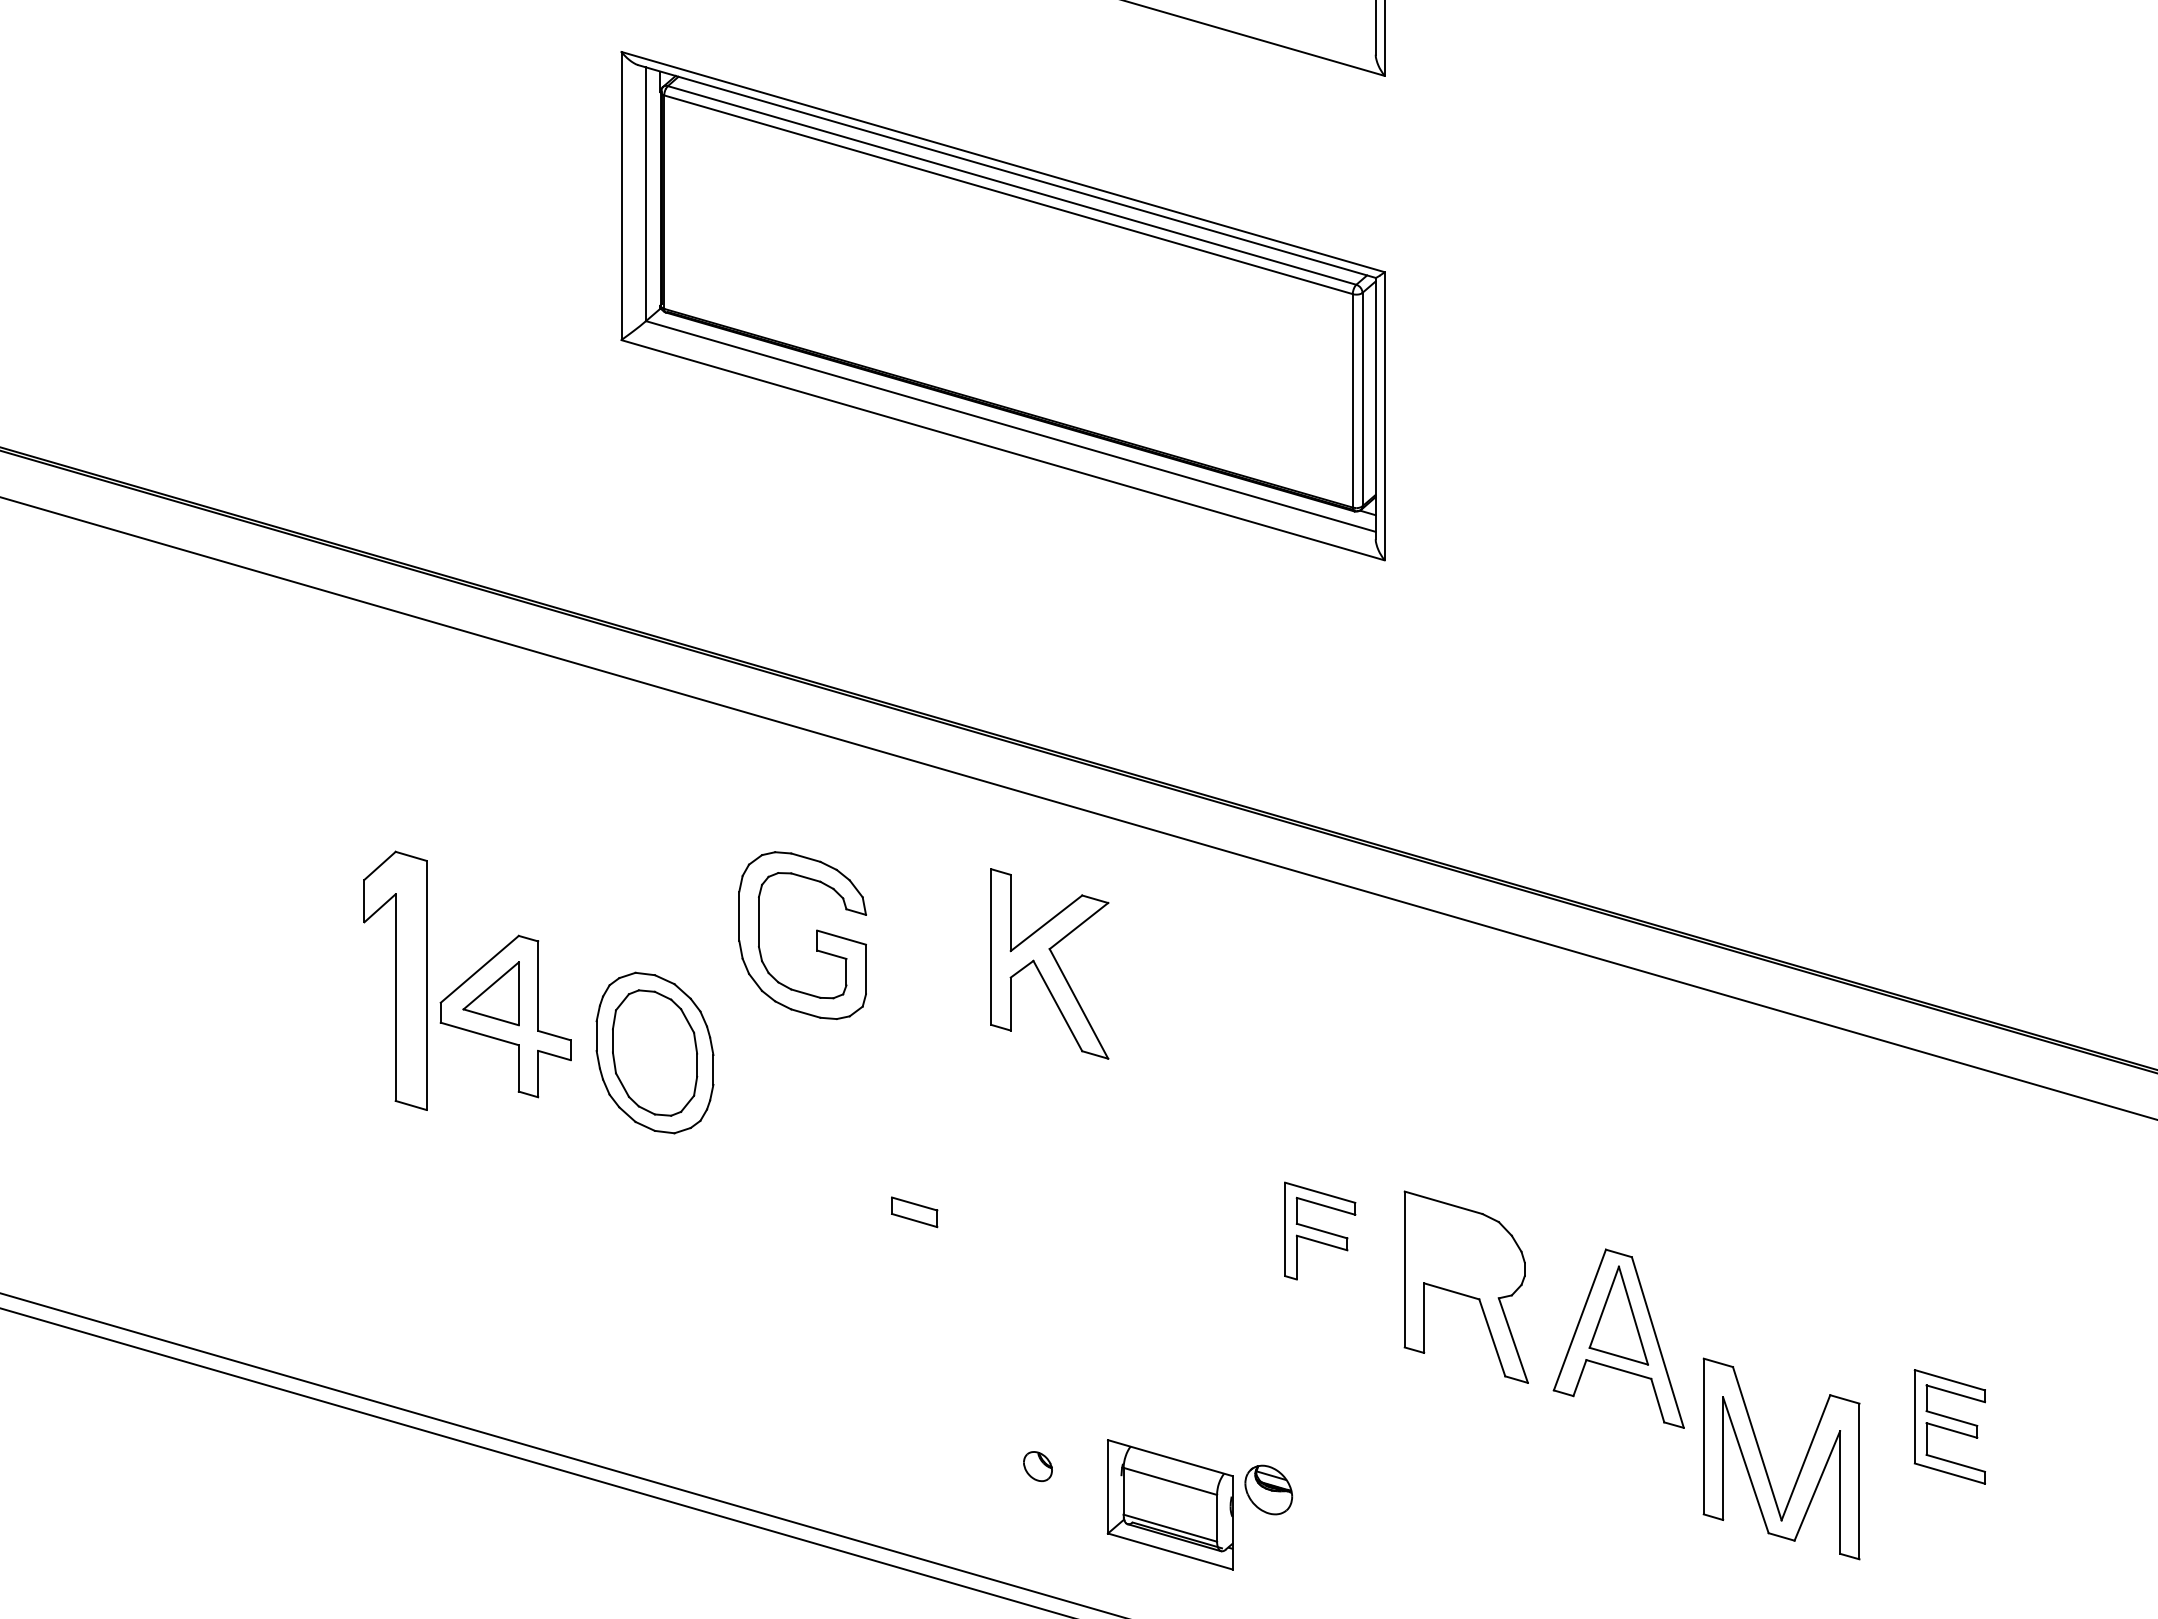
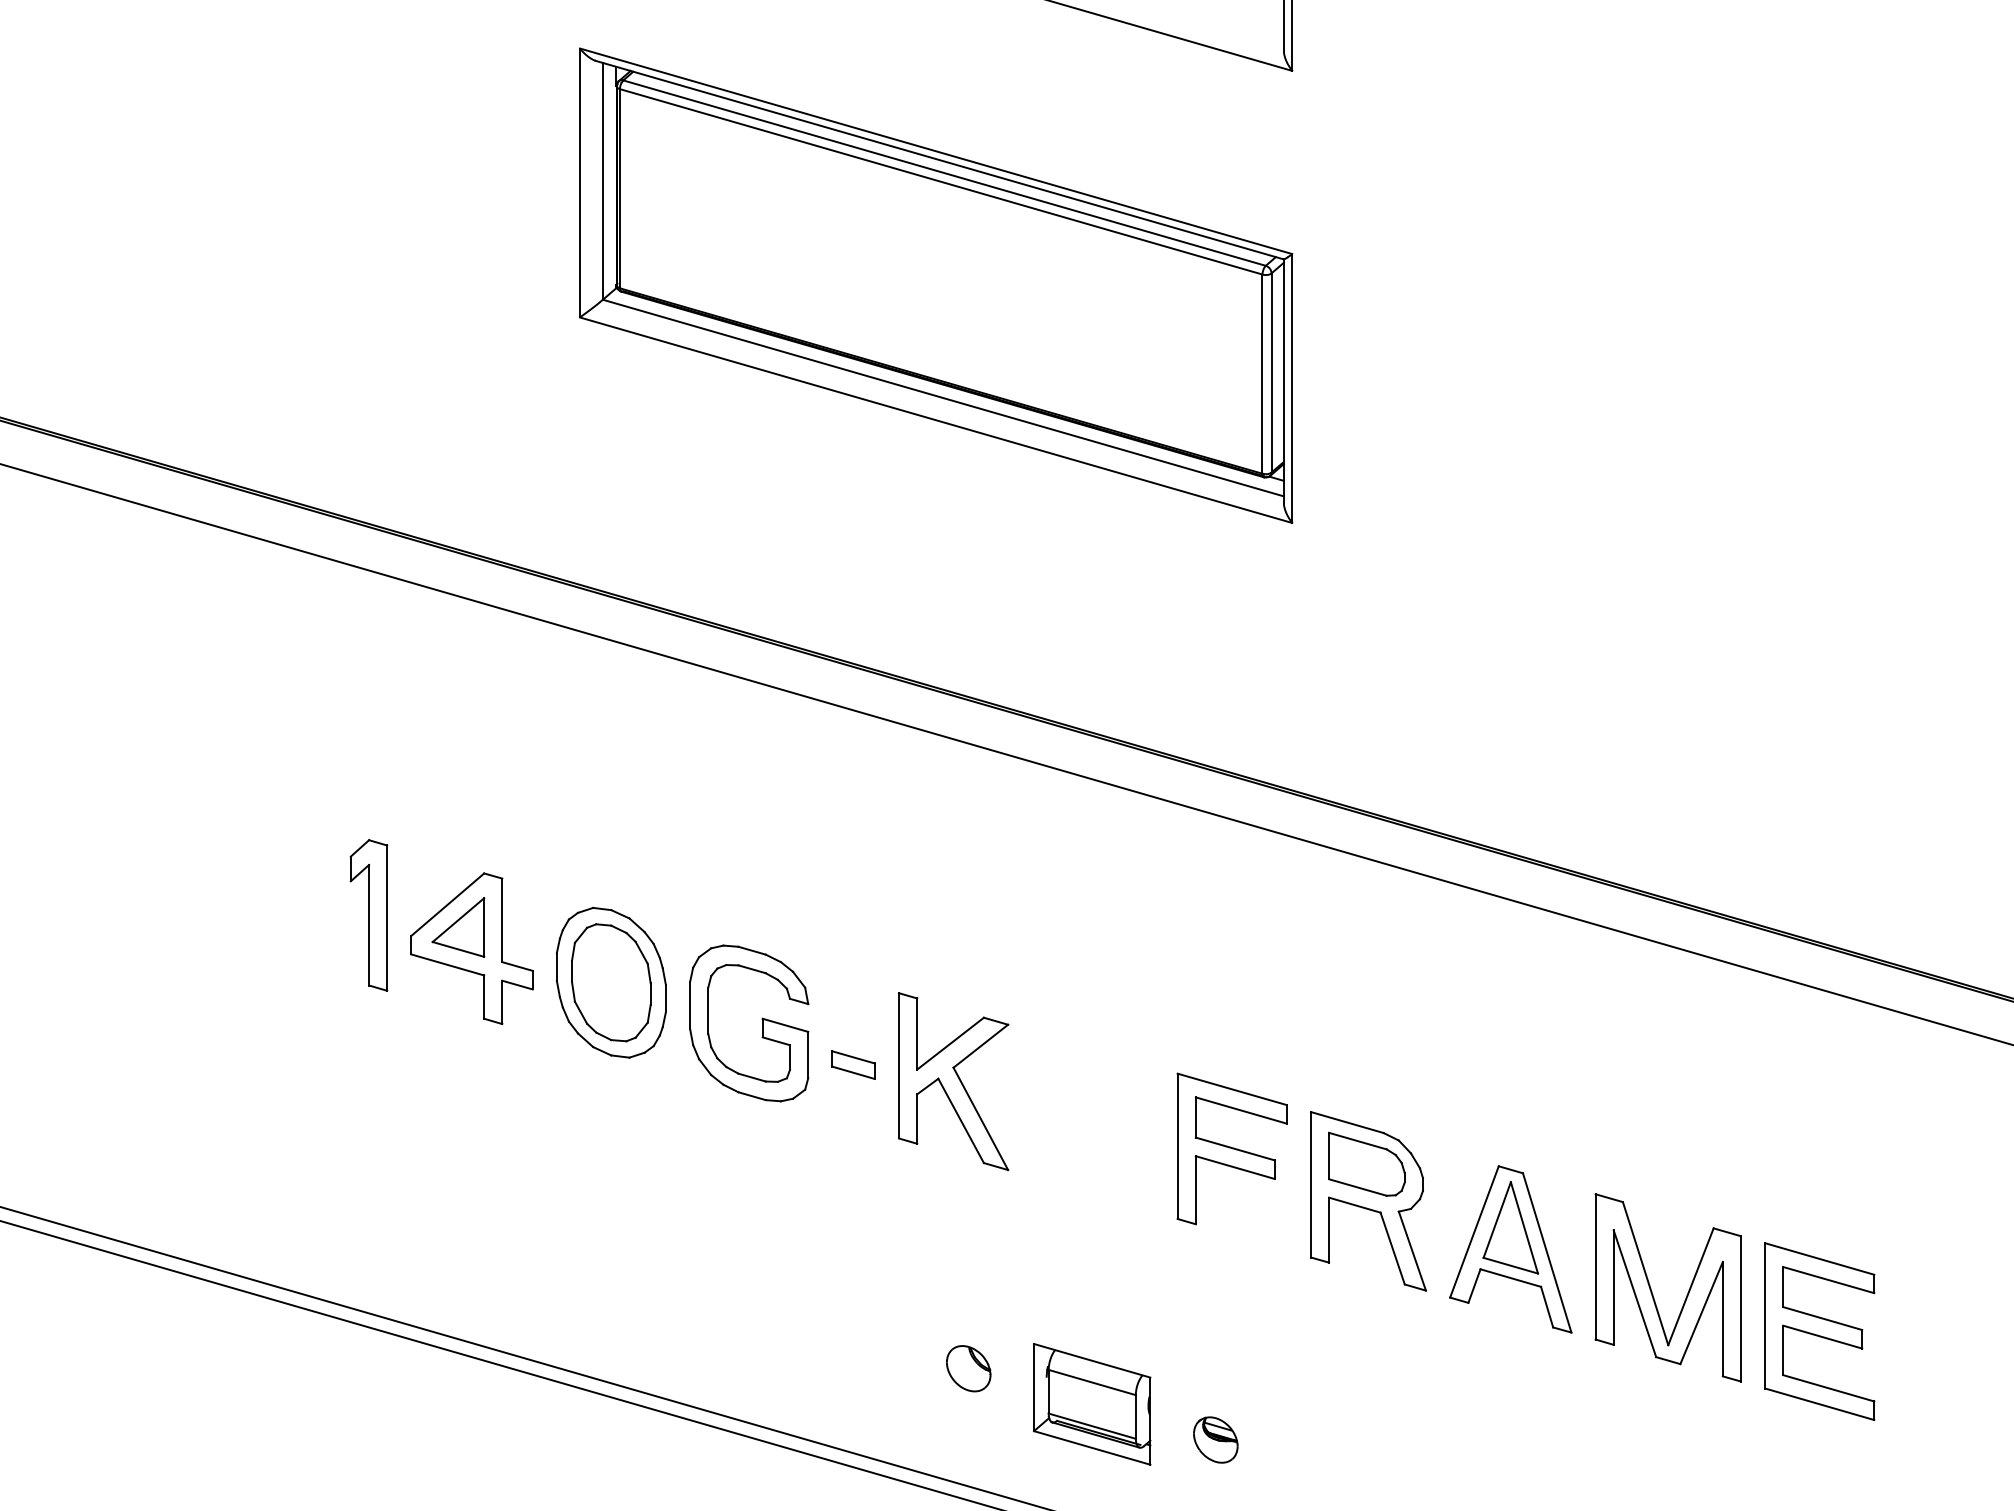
part: (816, 935) -> (762, 1023), moved
part: (1049, 963) -> (953, 1081), moved
part: (394, 980) -> (368, 915), size x0.62
part: (914, 1212) -> (853, 1065), moved
part: (1319, 1230) -> (1231, 1148), size x1.67
part: (1464, 1247) -> (1366, 1164), added
part: (1949, 1426) -> (1819, 1331), size x1.67
part: (1764, 1462) -> (1652, 1291), moved
part: (1037, 1466) -> (968, 1368), size x1.67
part: (1268, 1489) -> (1215, 1439), moved

